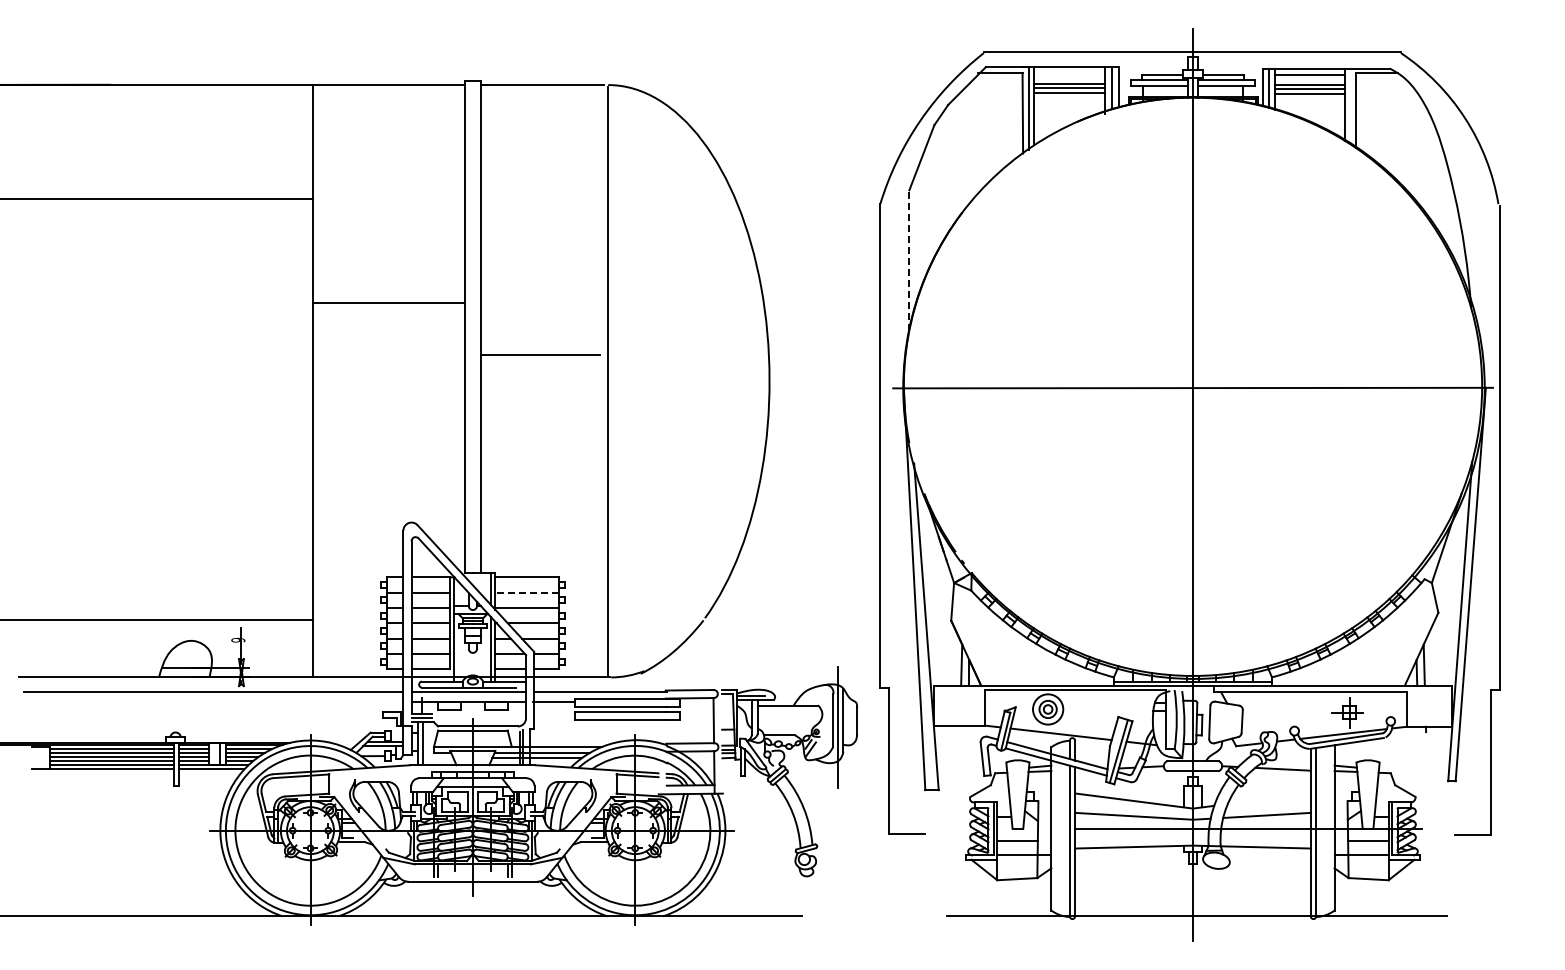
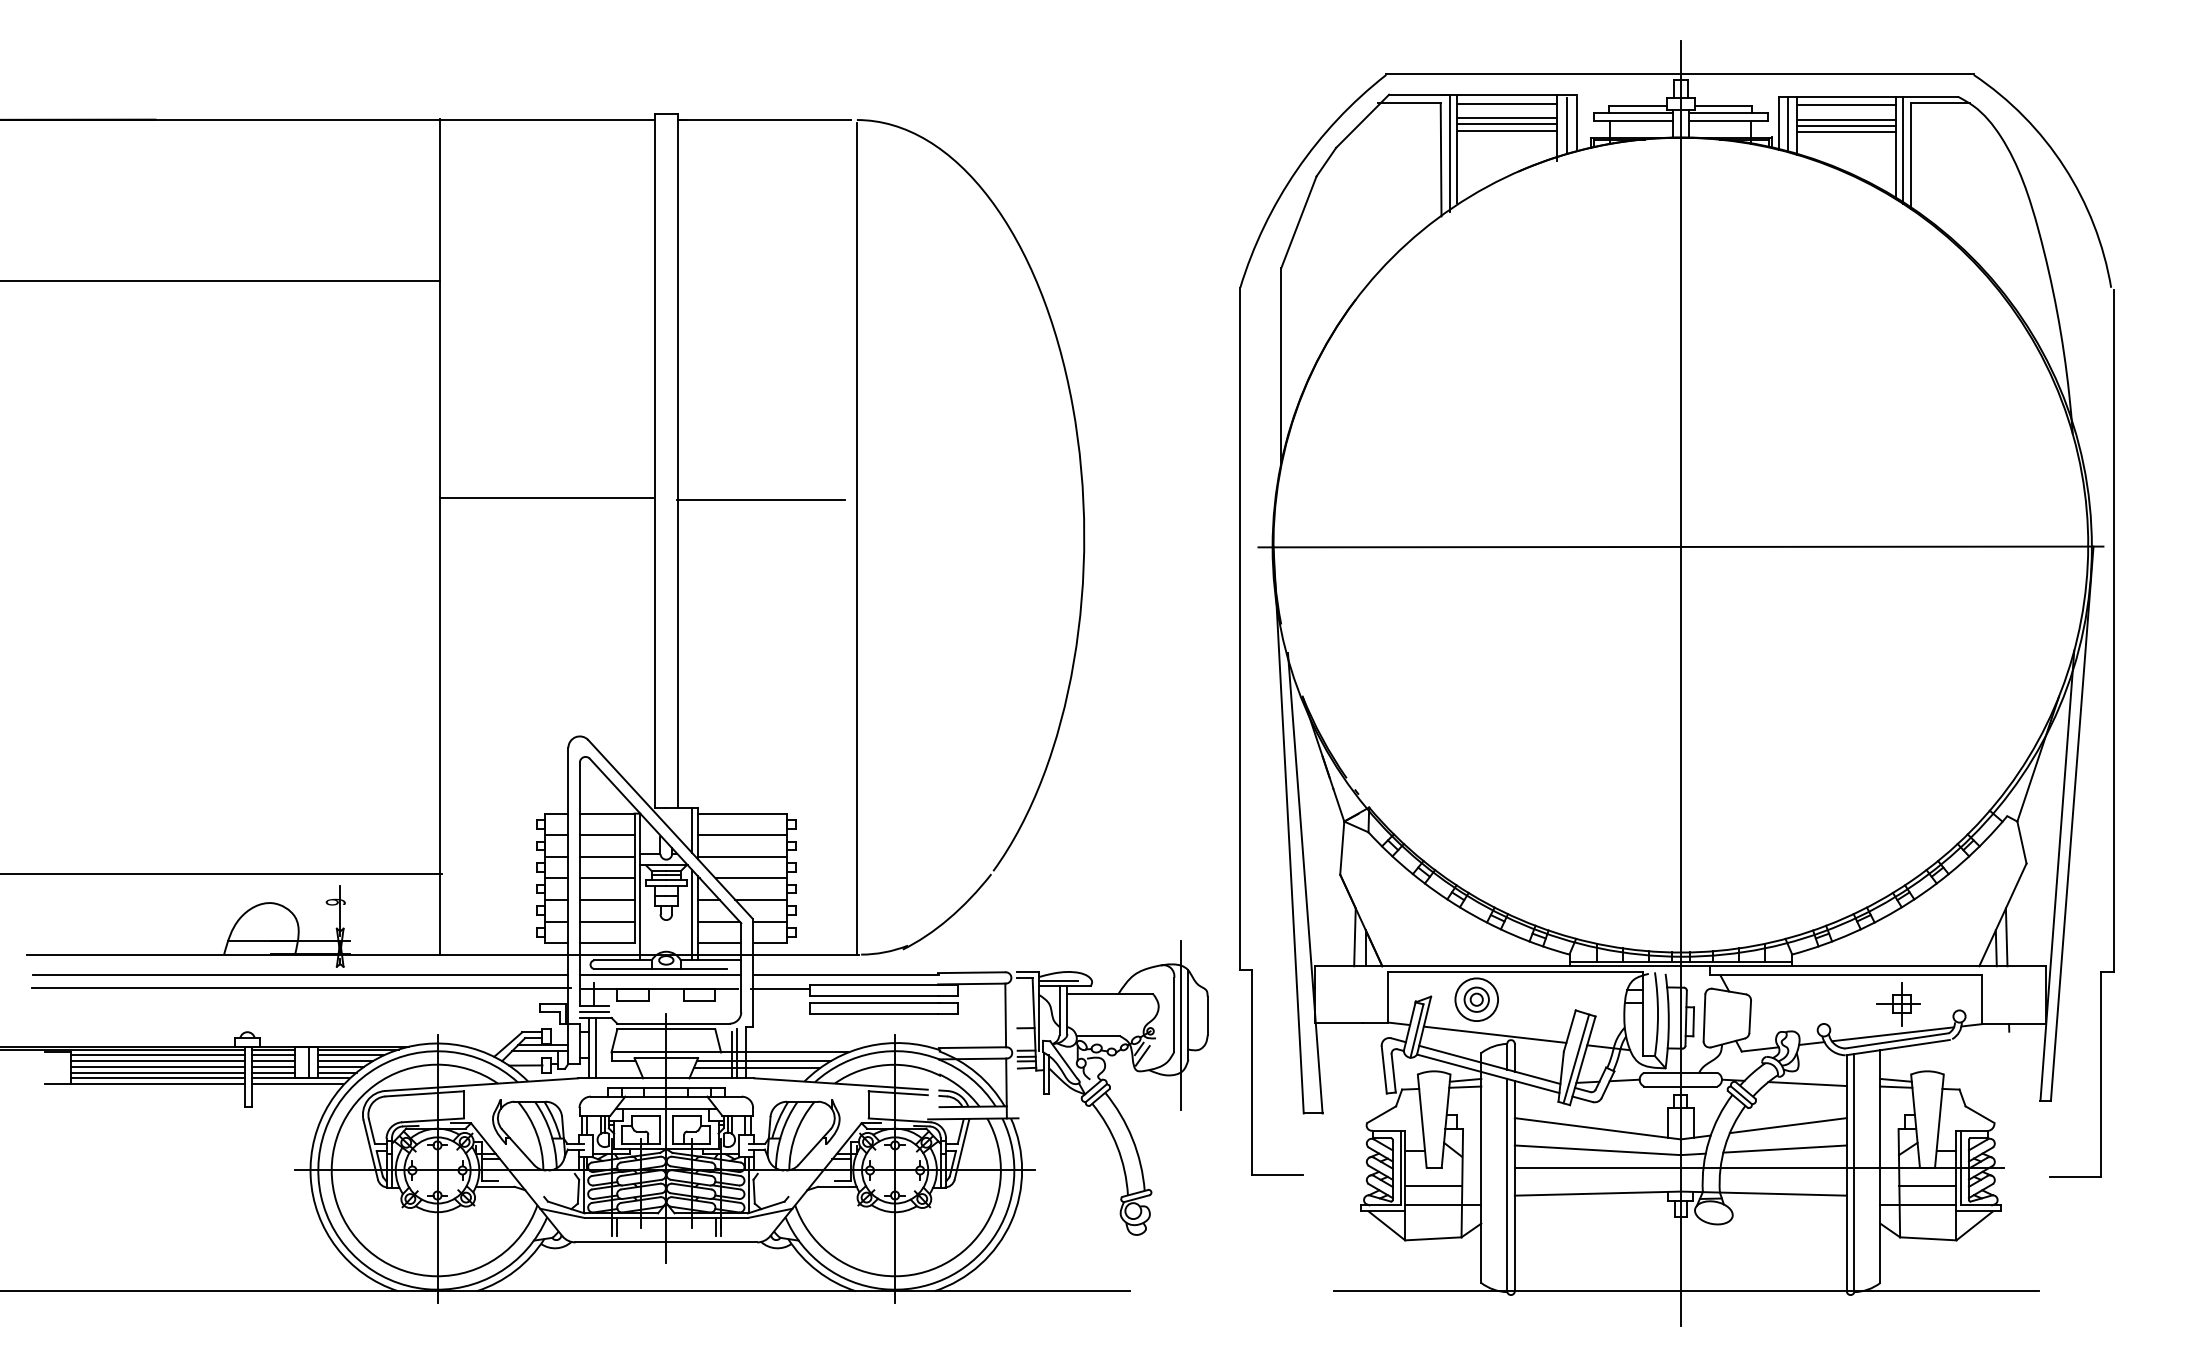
line: (1069, 73) -> (1506, 103), added
line: (1350, 106) -> (1902, 150), added
line: (909, 259) -> (1281, 365), dashed -> solid
line: (387, 302) -> (545, 498), moved
line: (527, 592) -> (743, 834), dashed -> solid
line: (213, 701) -> (300, 988), added
line: (1268, 798) -> (1787, 1125), added

